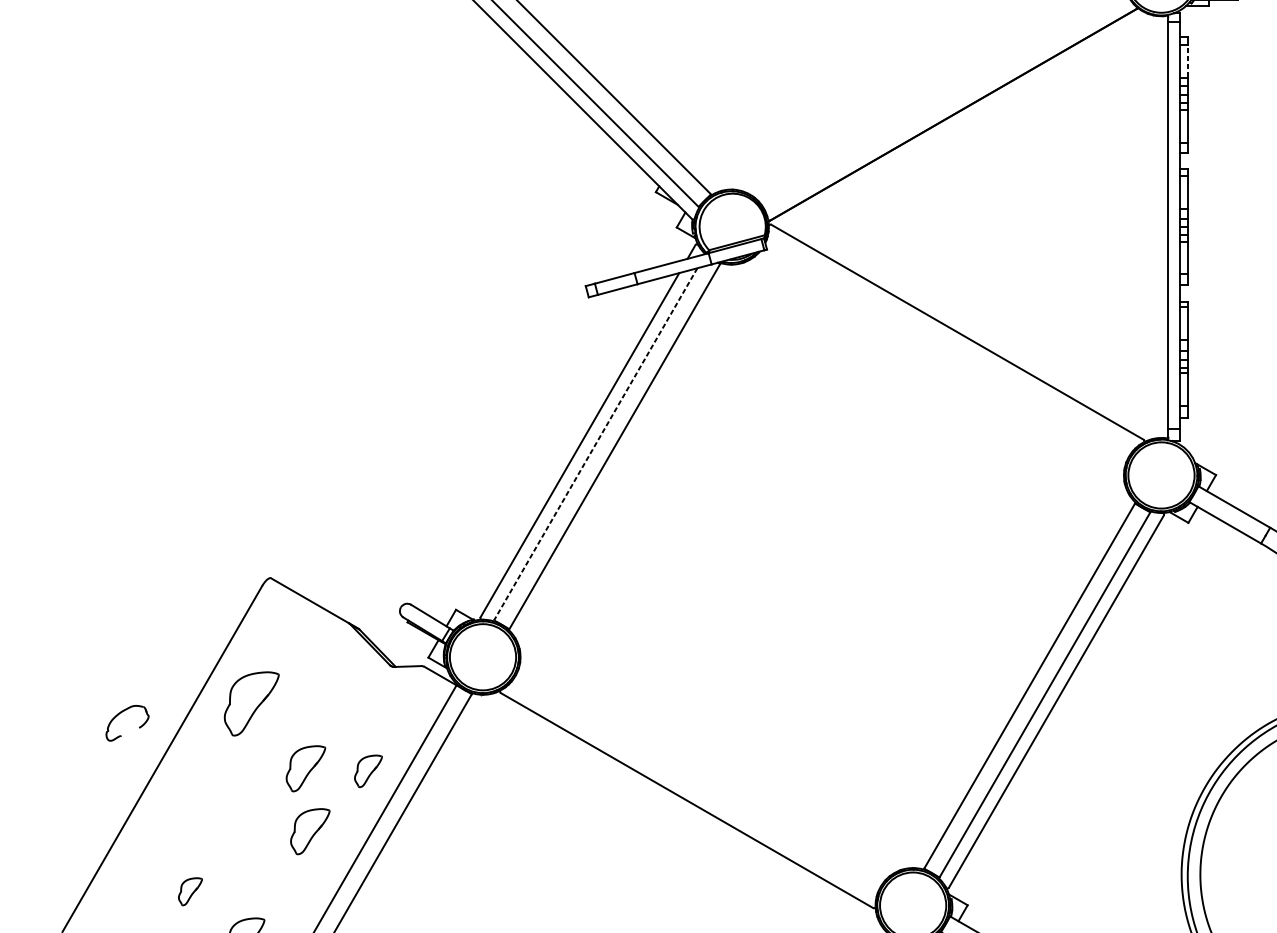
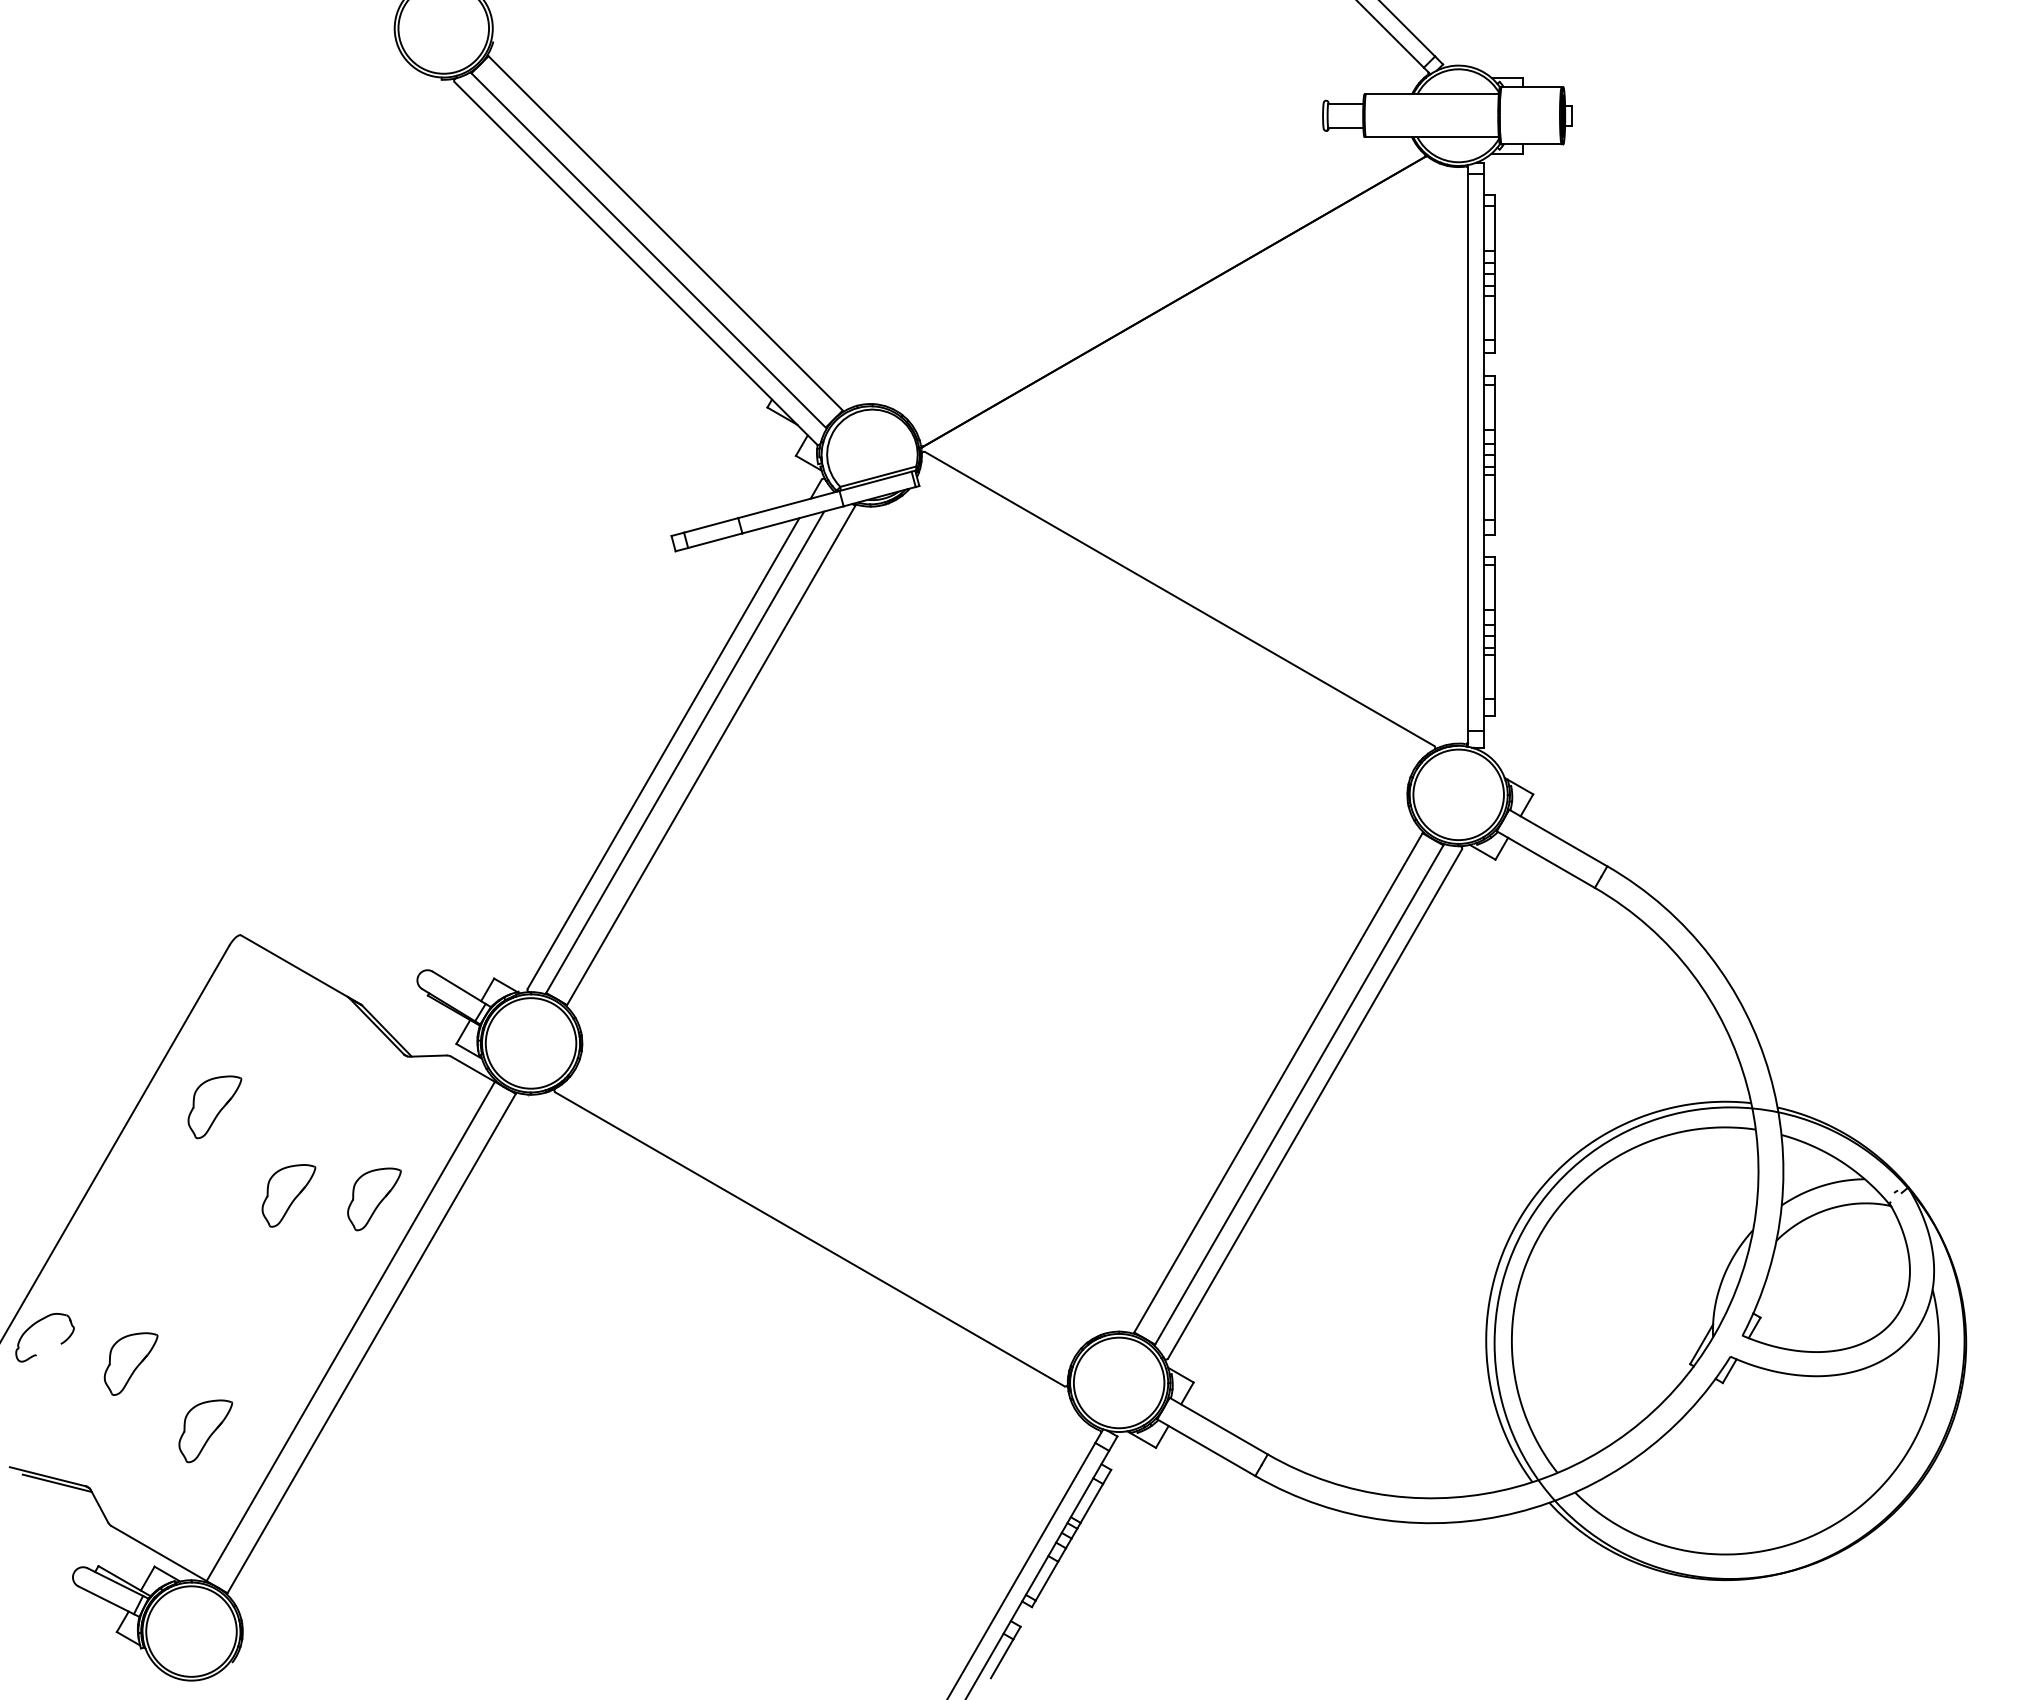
line: (1188, 60) -> (1495, 227), dashed -> solid
line: (595, 444) -> (685, 752), dashed -> solid
part: (251, 704) -> (214, 1107), size x0.71
part: (119, 714) -> (34, 1325), moved
part: (368, 771) -> (374, 1199), size x1.43
part: (310, 831) -> (294, 1281), removed
part: (190, 891) -> (130, 1363), size x1.67

